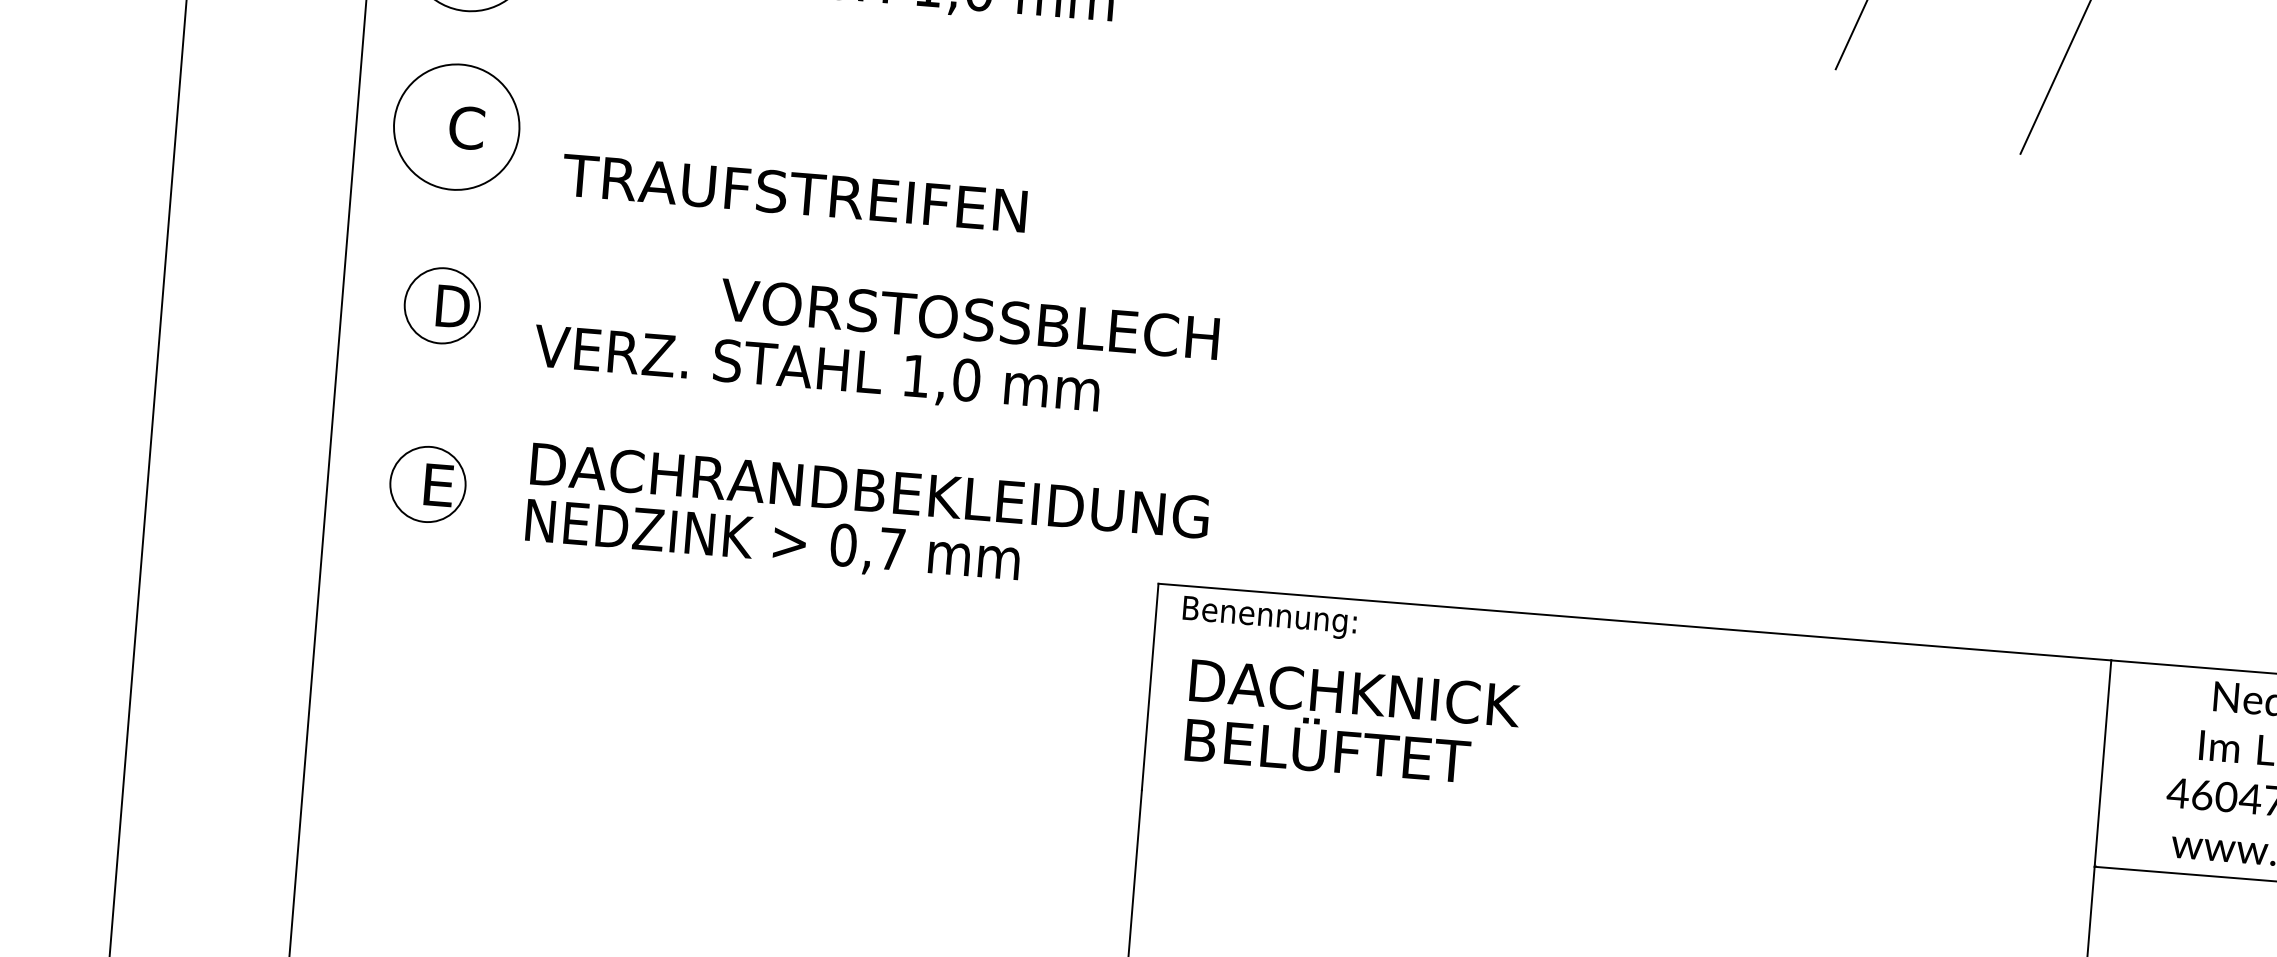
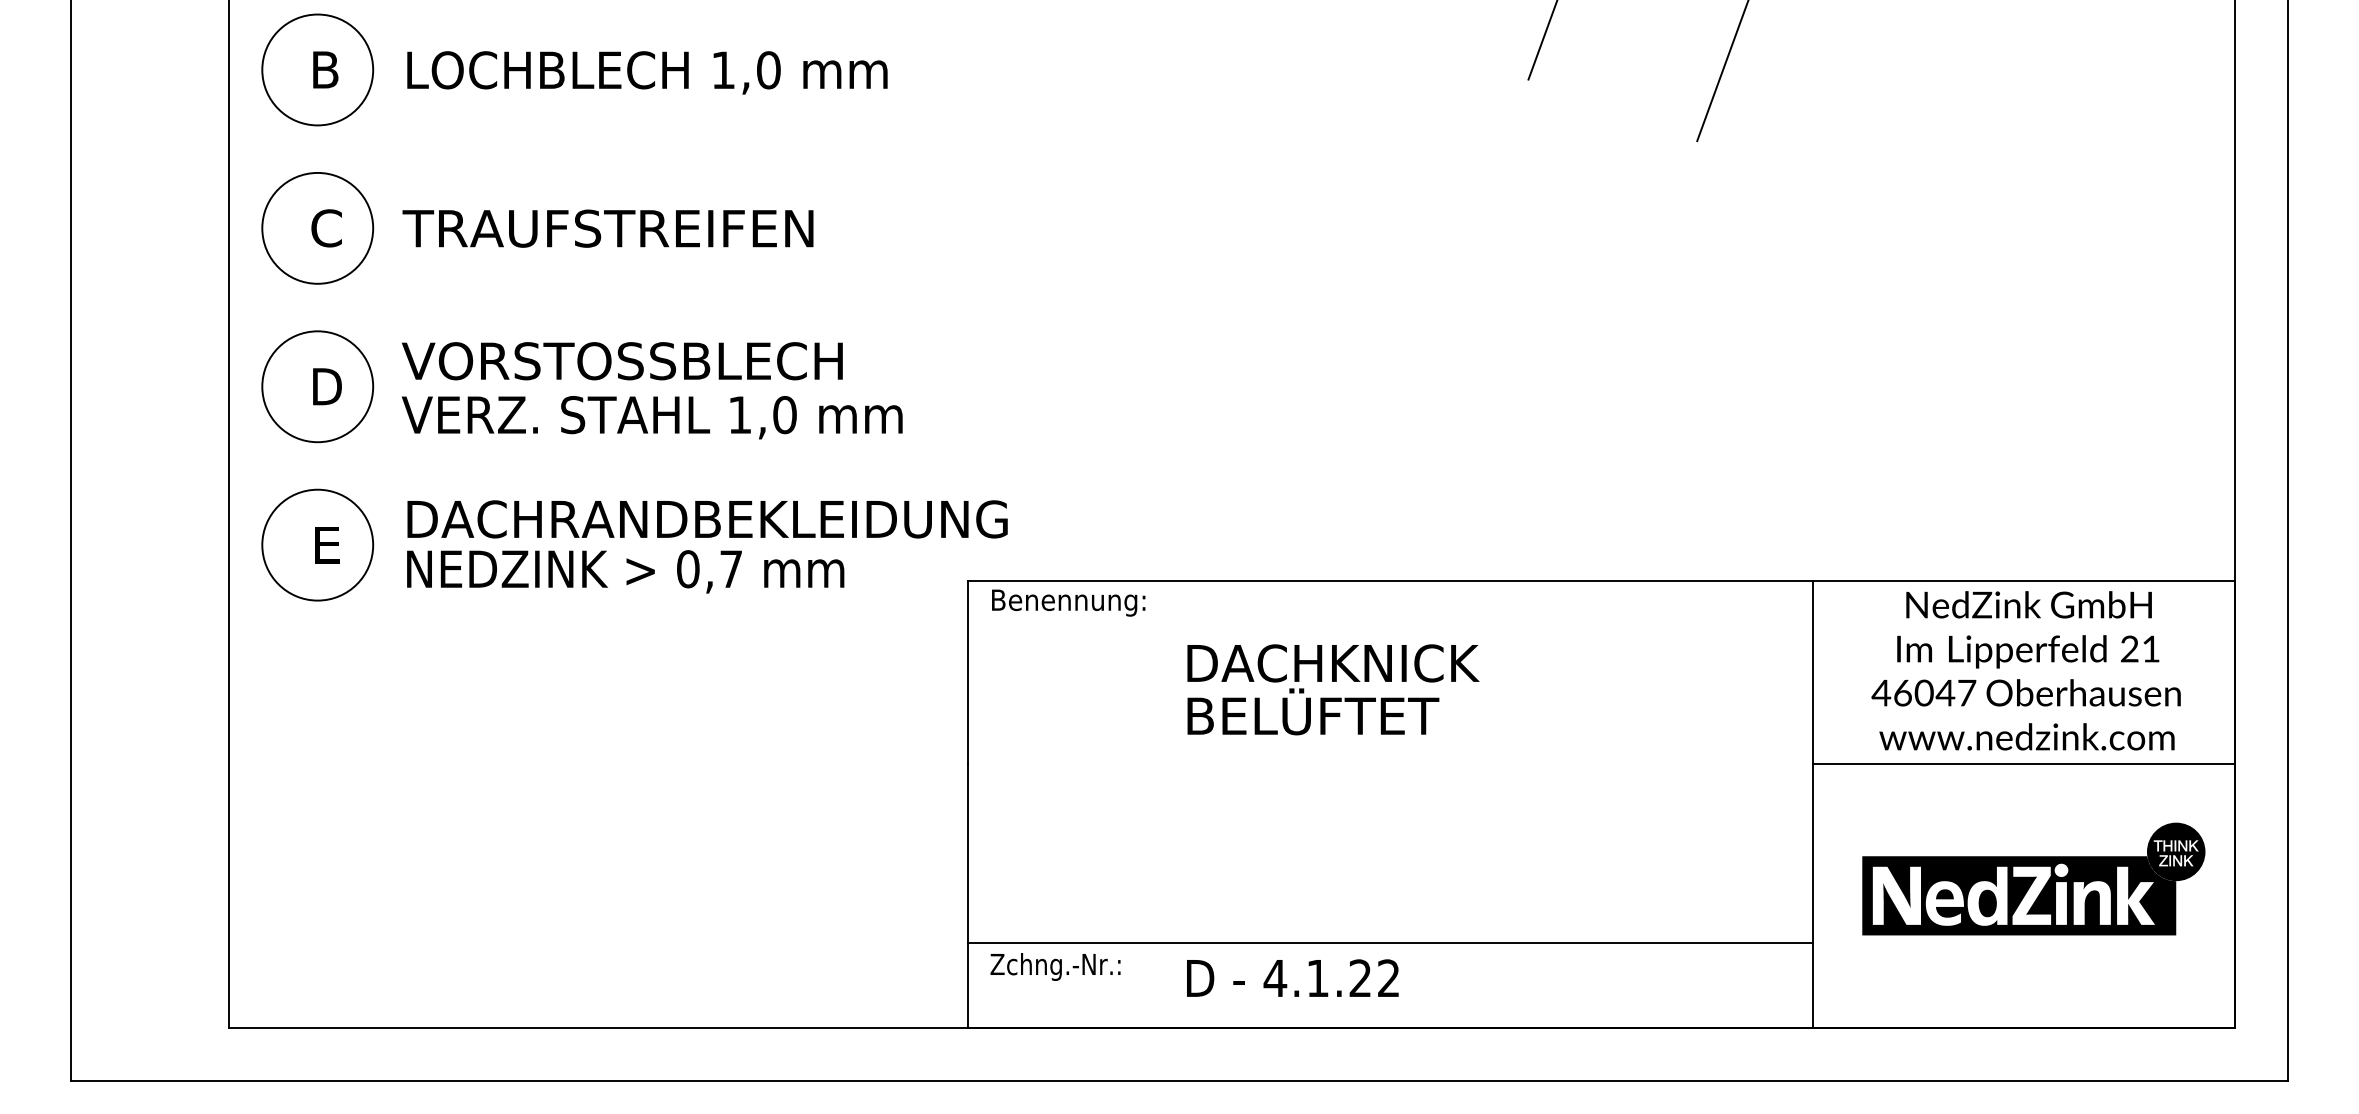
text: (793, 193) -> (607, 228), moved
circle: (442, 305) -> (317, 386), size x1.67
text: (969, 319) -> (622, 361), moved
circle: (427, 483) -> (317, 544), size x1.67
text: (1352, 722) -> (1333, 689), moved

